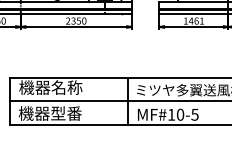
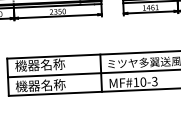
text: (66, 113) -> (53, 85), 機器型番 -> 機器名称
text: (194, 113) -> (154, 80), MF#10-5 -> MF#10-3

